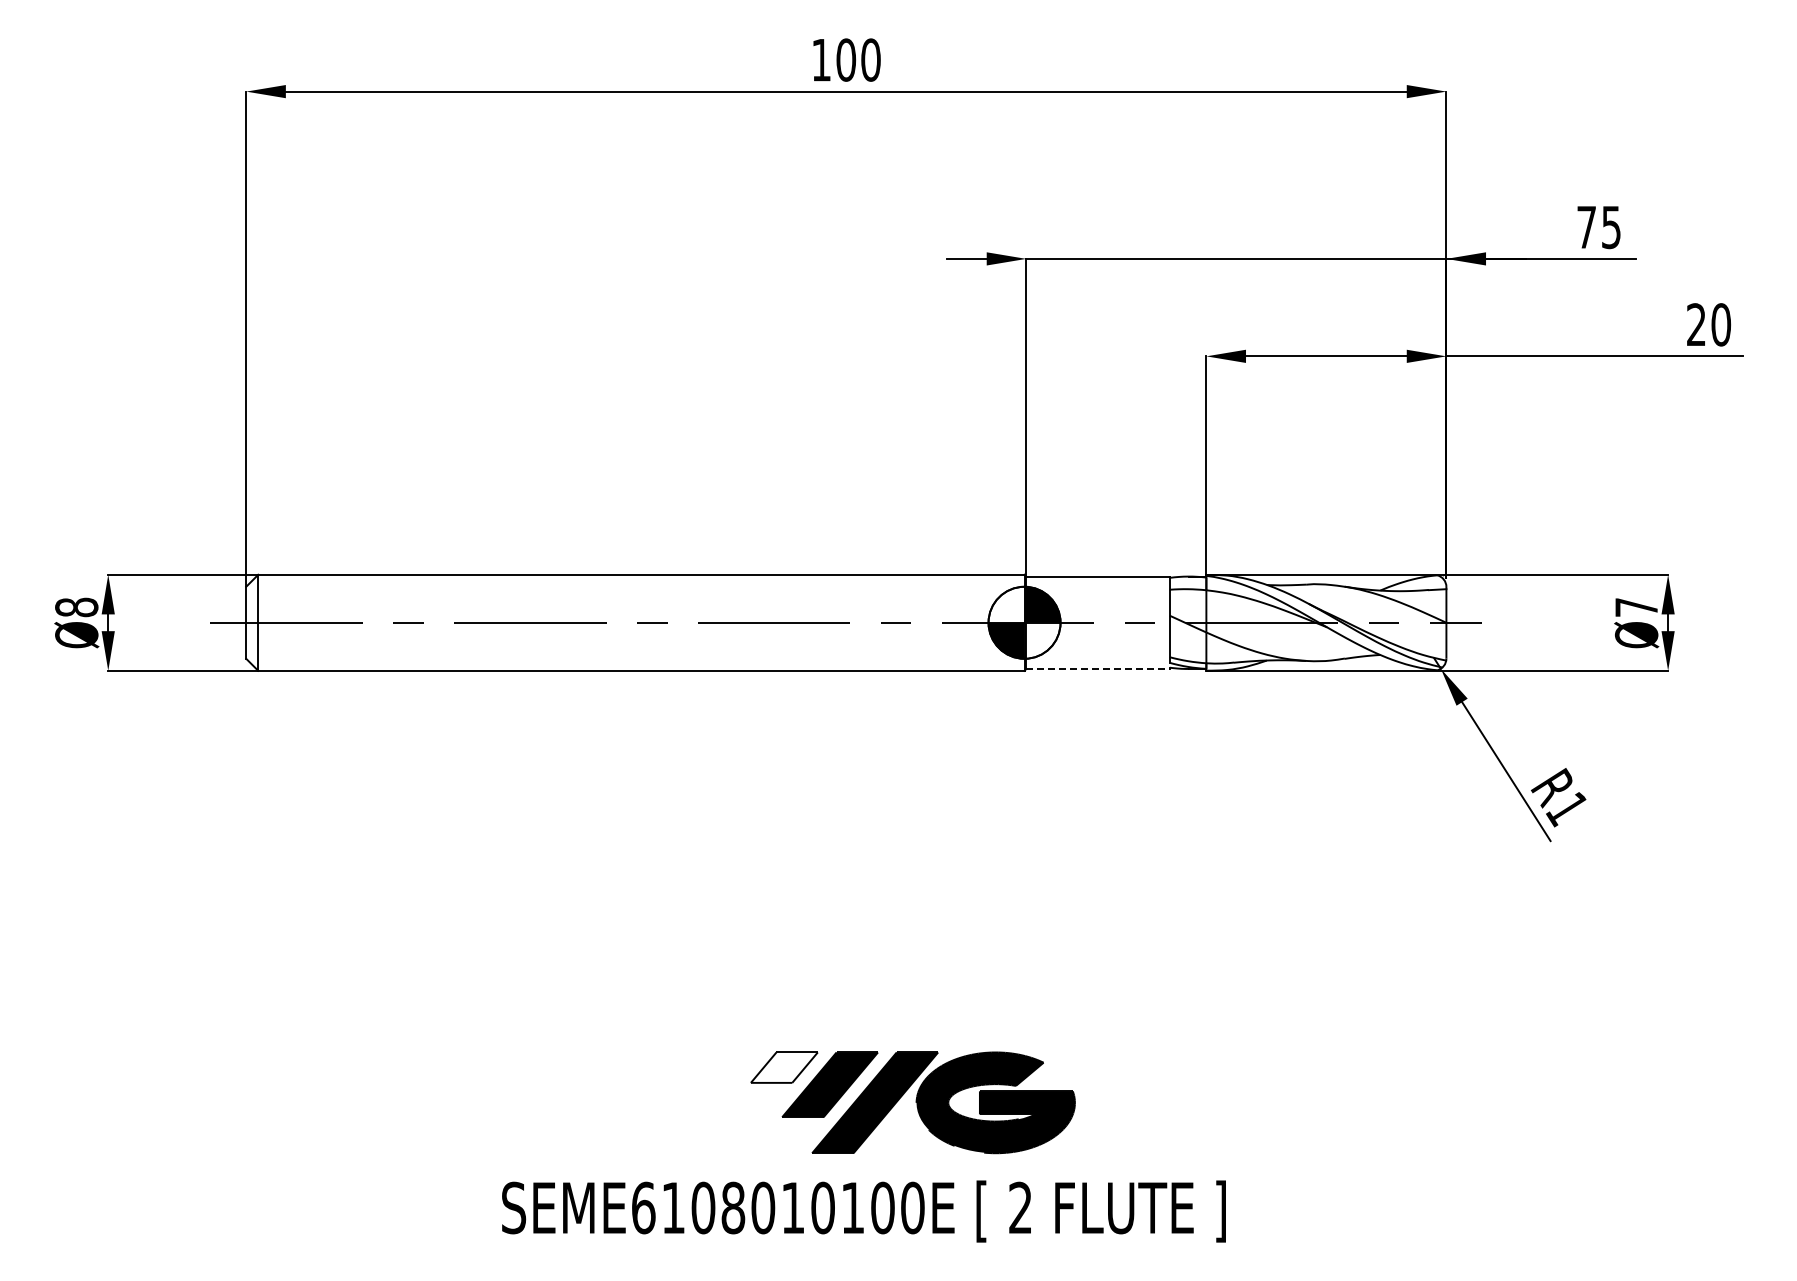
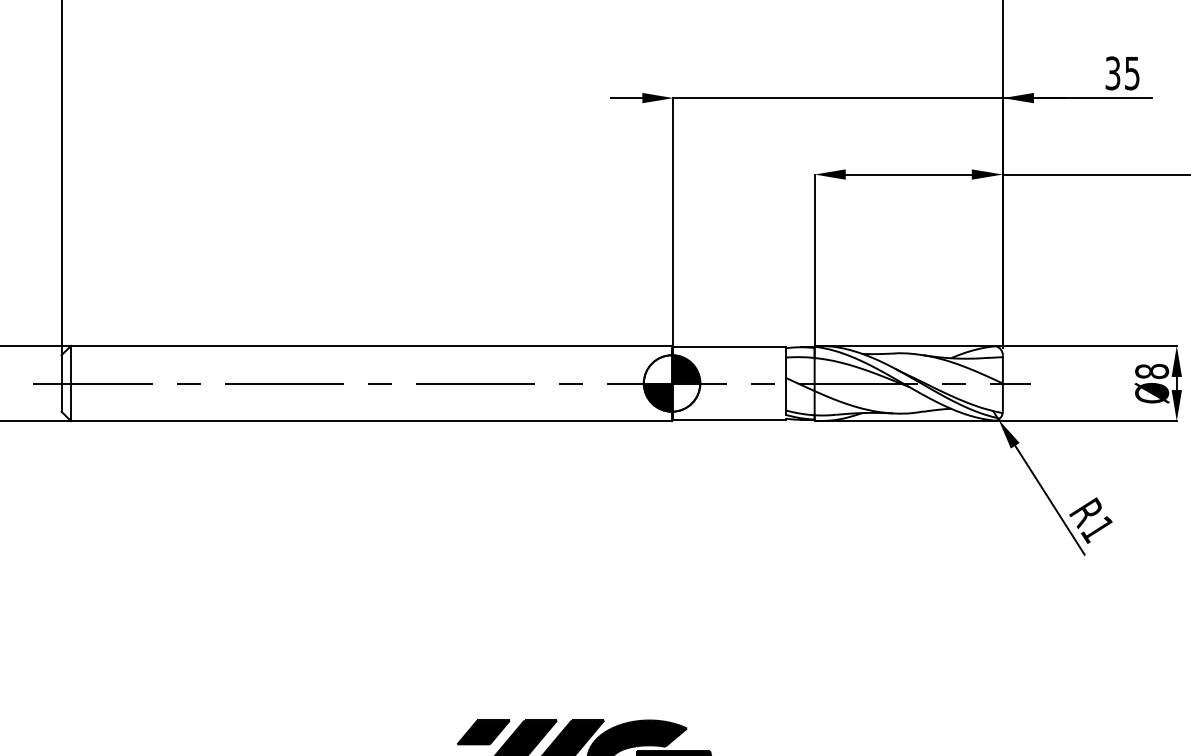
text: (1586, 227) -> (1112, 73), 75 -> 35
text: (1636, 607) -> (1152, 371), Ø7 -> Ø8
line: (1098, 669) -> (730, 420), dashed -> solid
fill: (783, 1067) -> (482, 732), added

